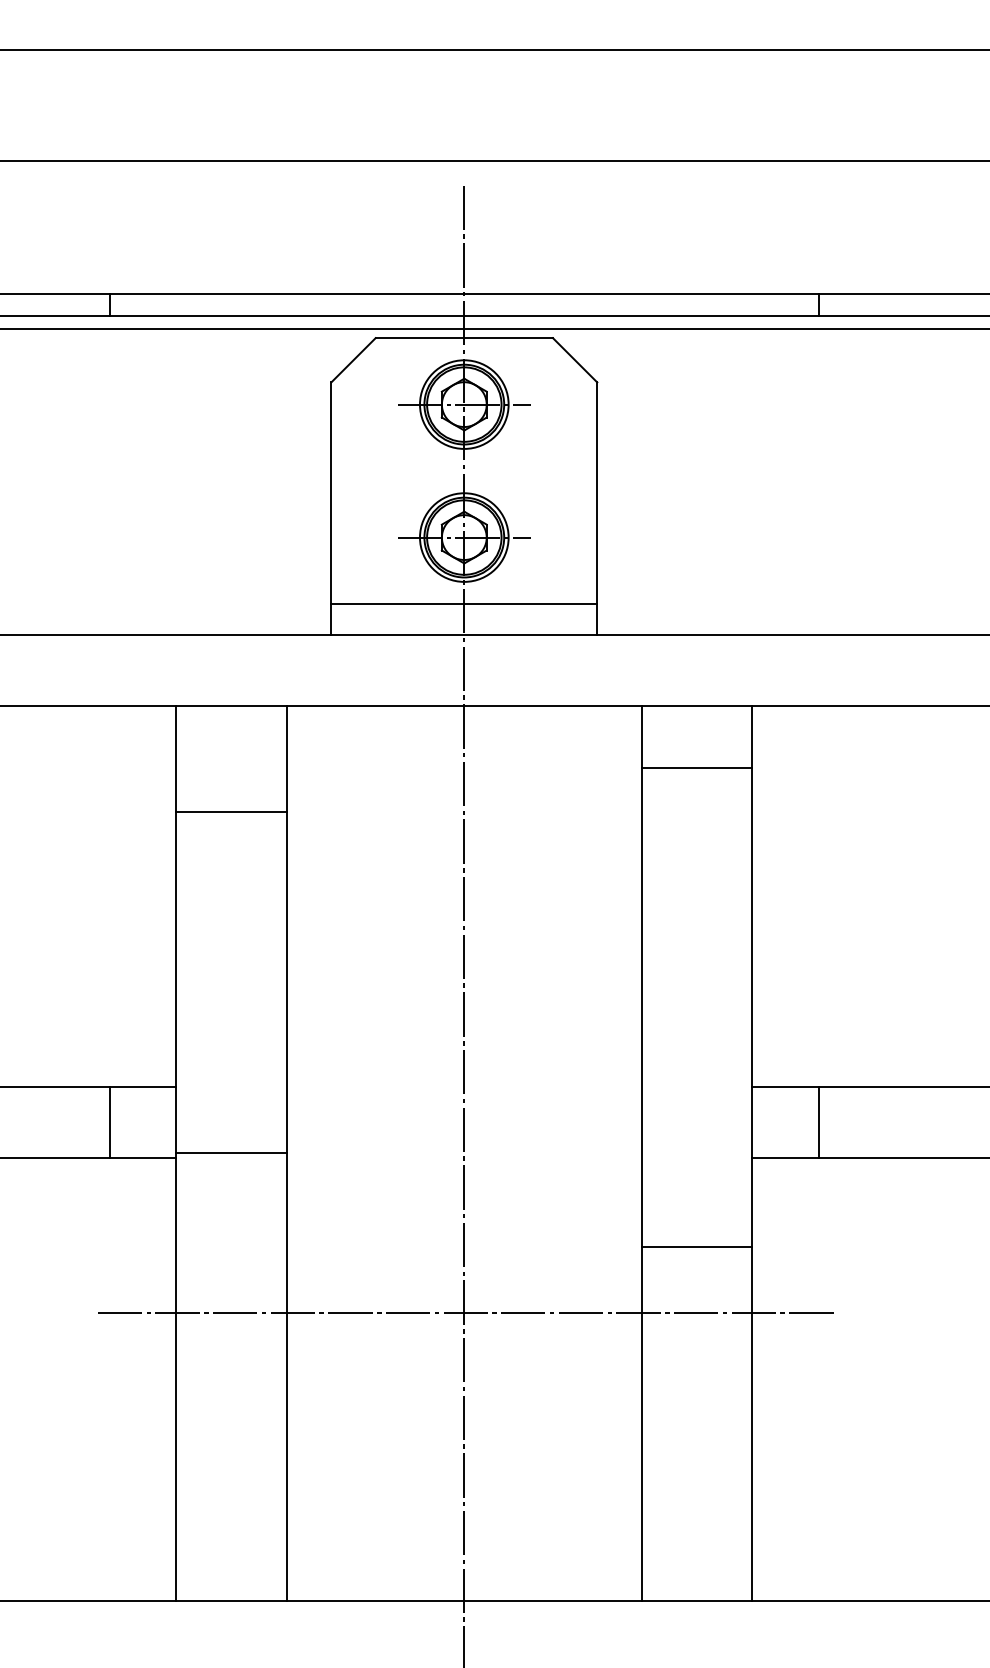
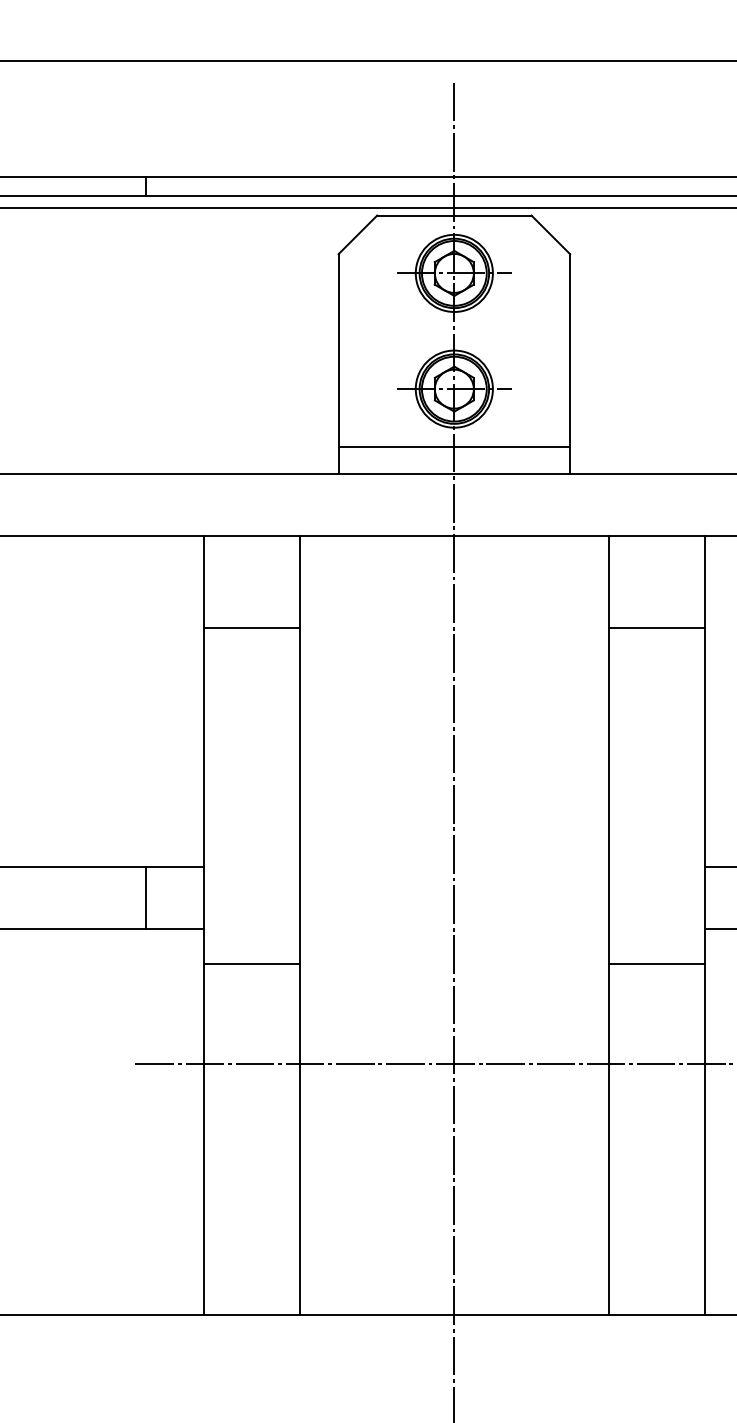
line: (696, 768) -> (656, 628), moved
line: (231, 1153) -> (251, 964), moved
line: (696, 1247) -> (656, 964), moved

